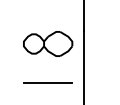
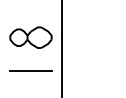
part: (47, 43) -> (30, 37), moved
line: (47, 82) -> (30, 70), moved

